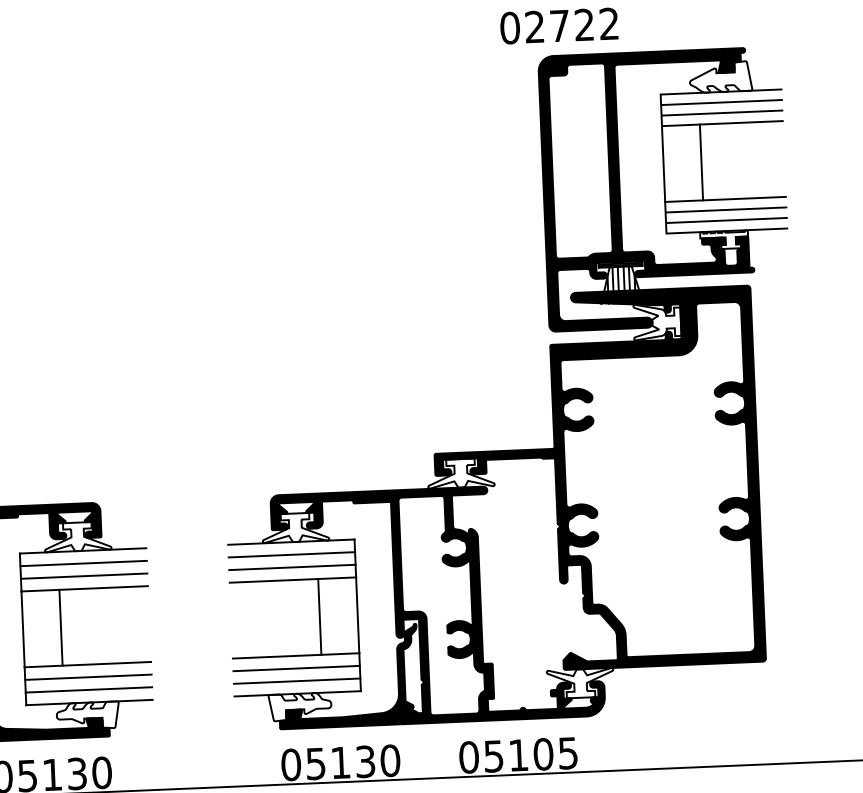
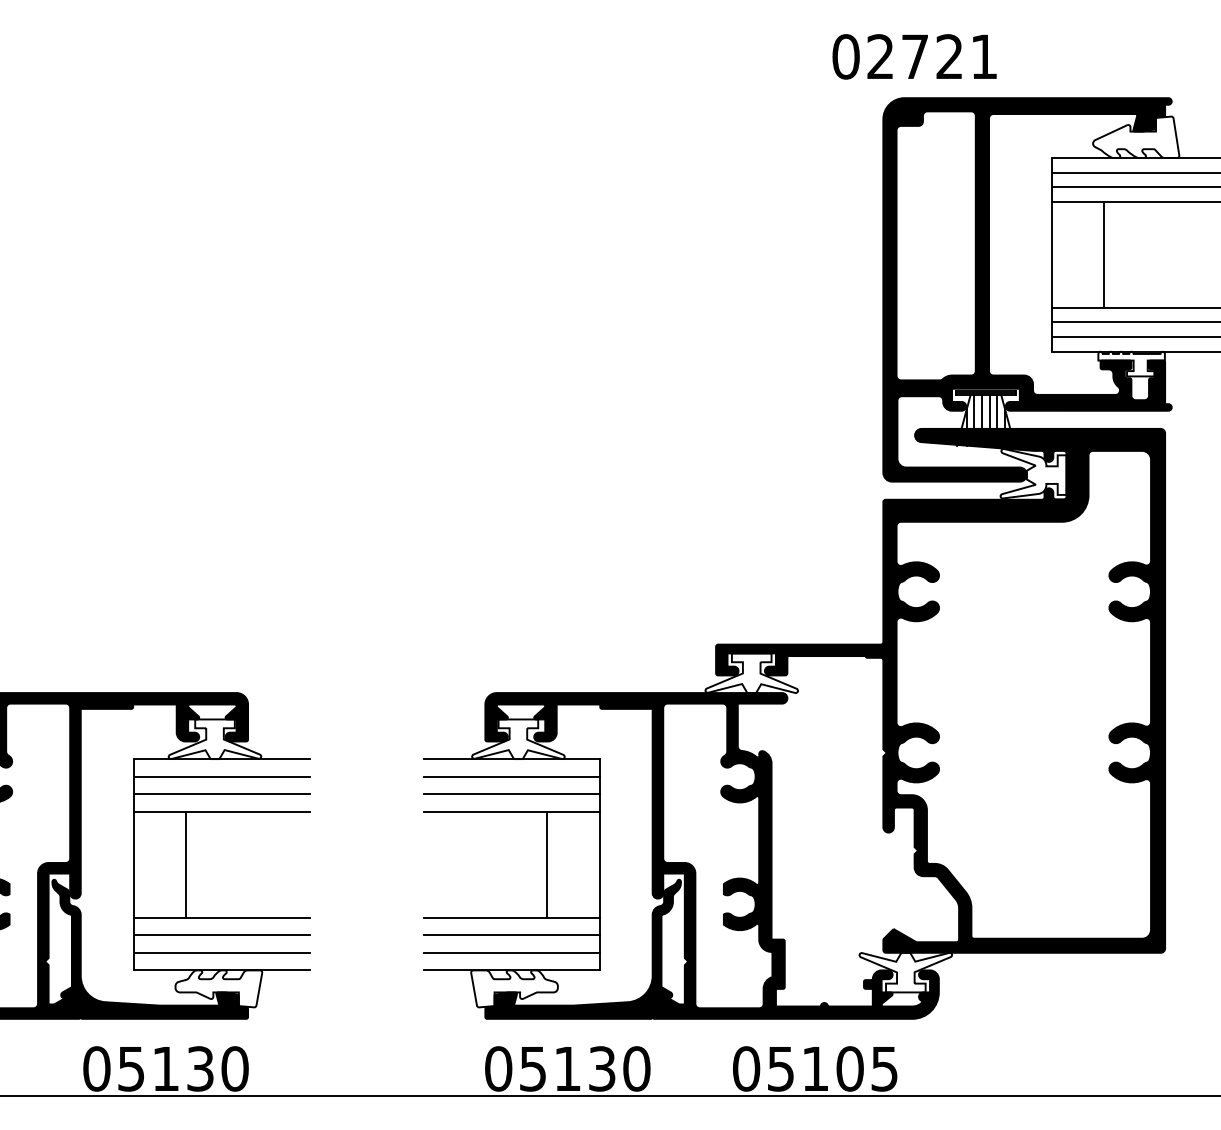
text: (608, 23) -> (983, 56), 02722 -> 02721

